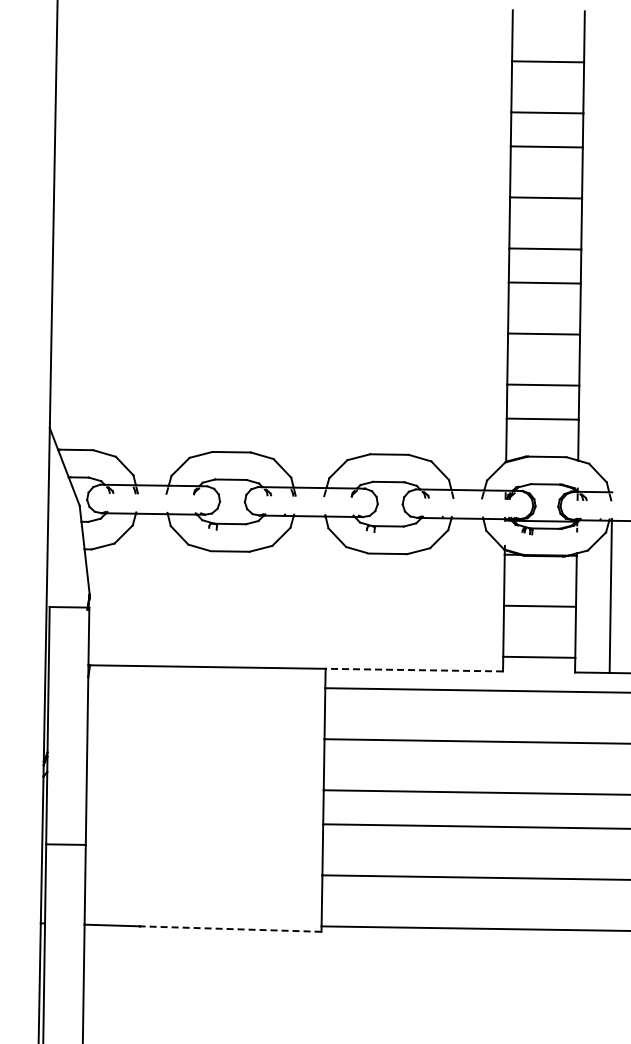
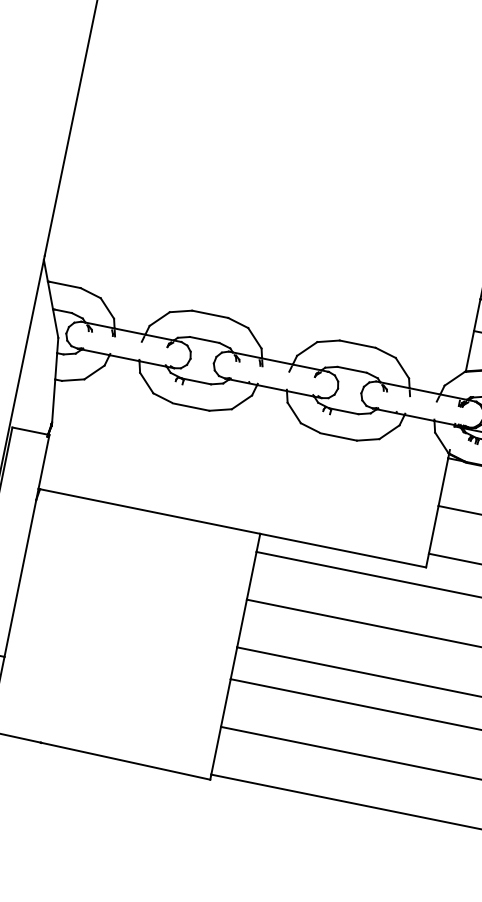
line: (414, 670) -> (343, 551), dashed -> solid
line: (230, 929) -> (125, 761), dashed -> solid

